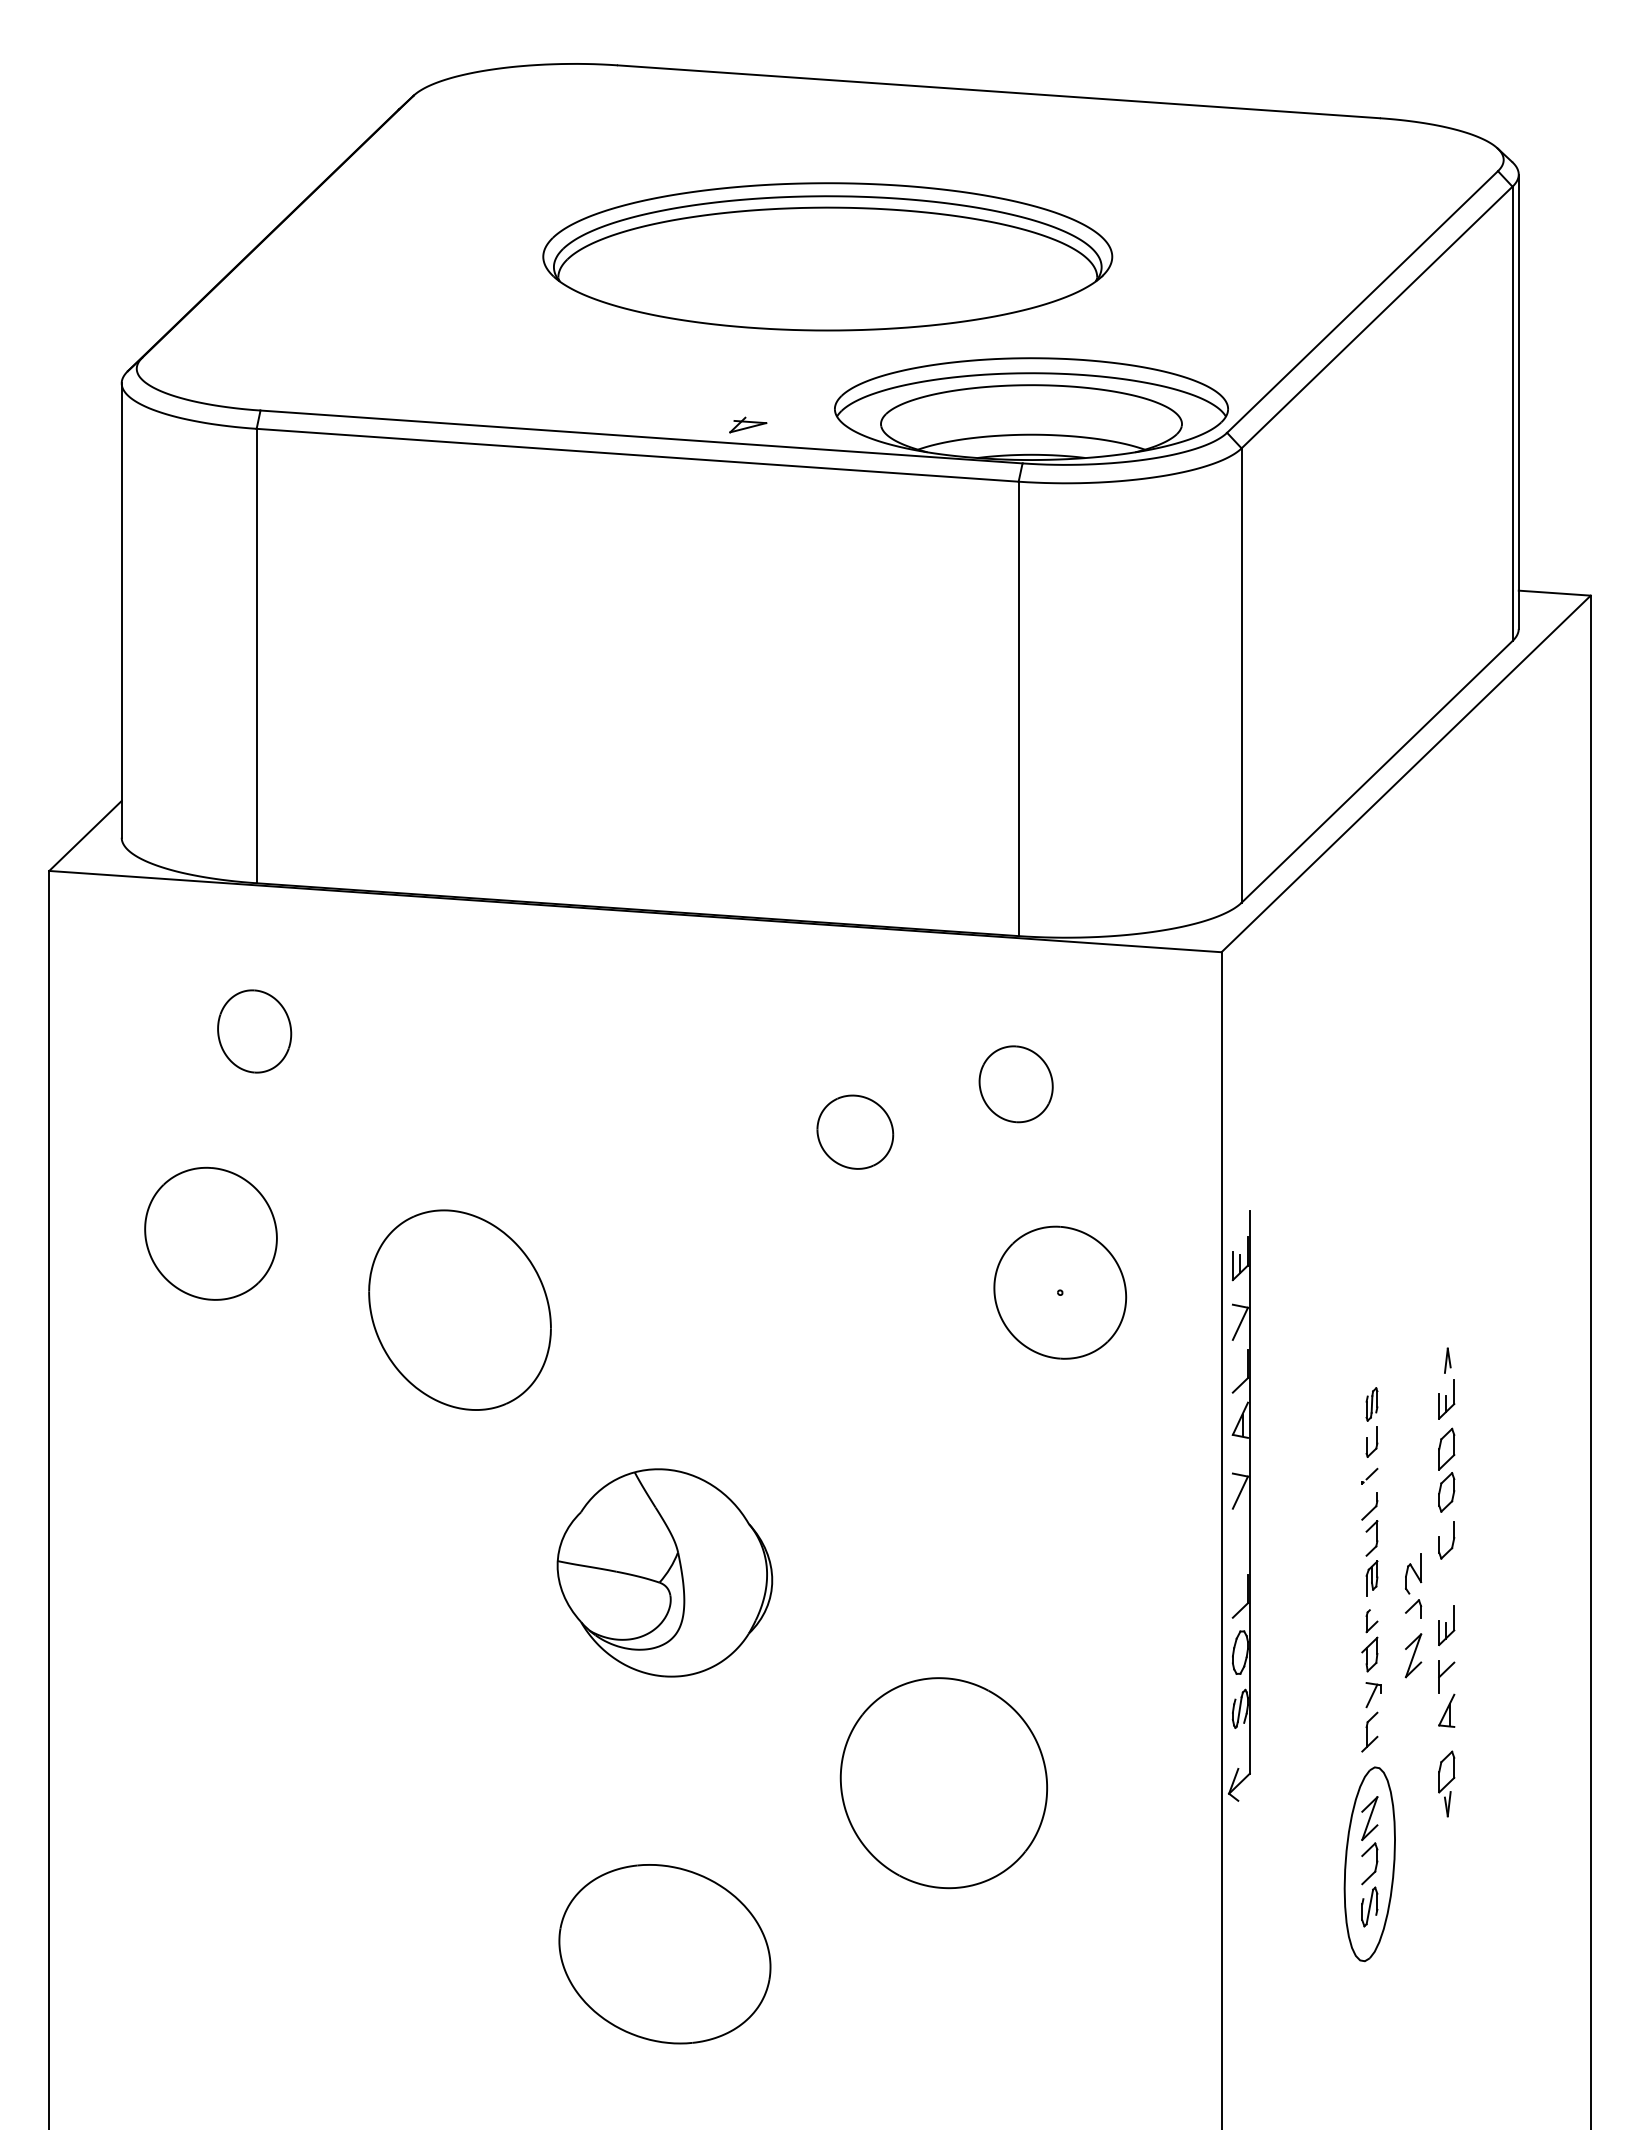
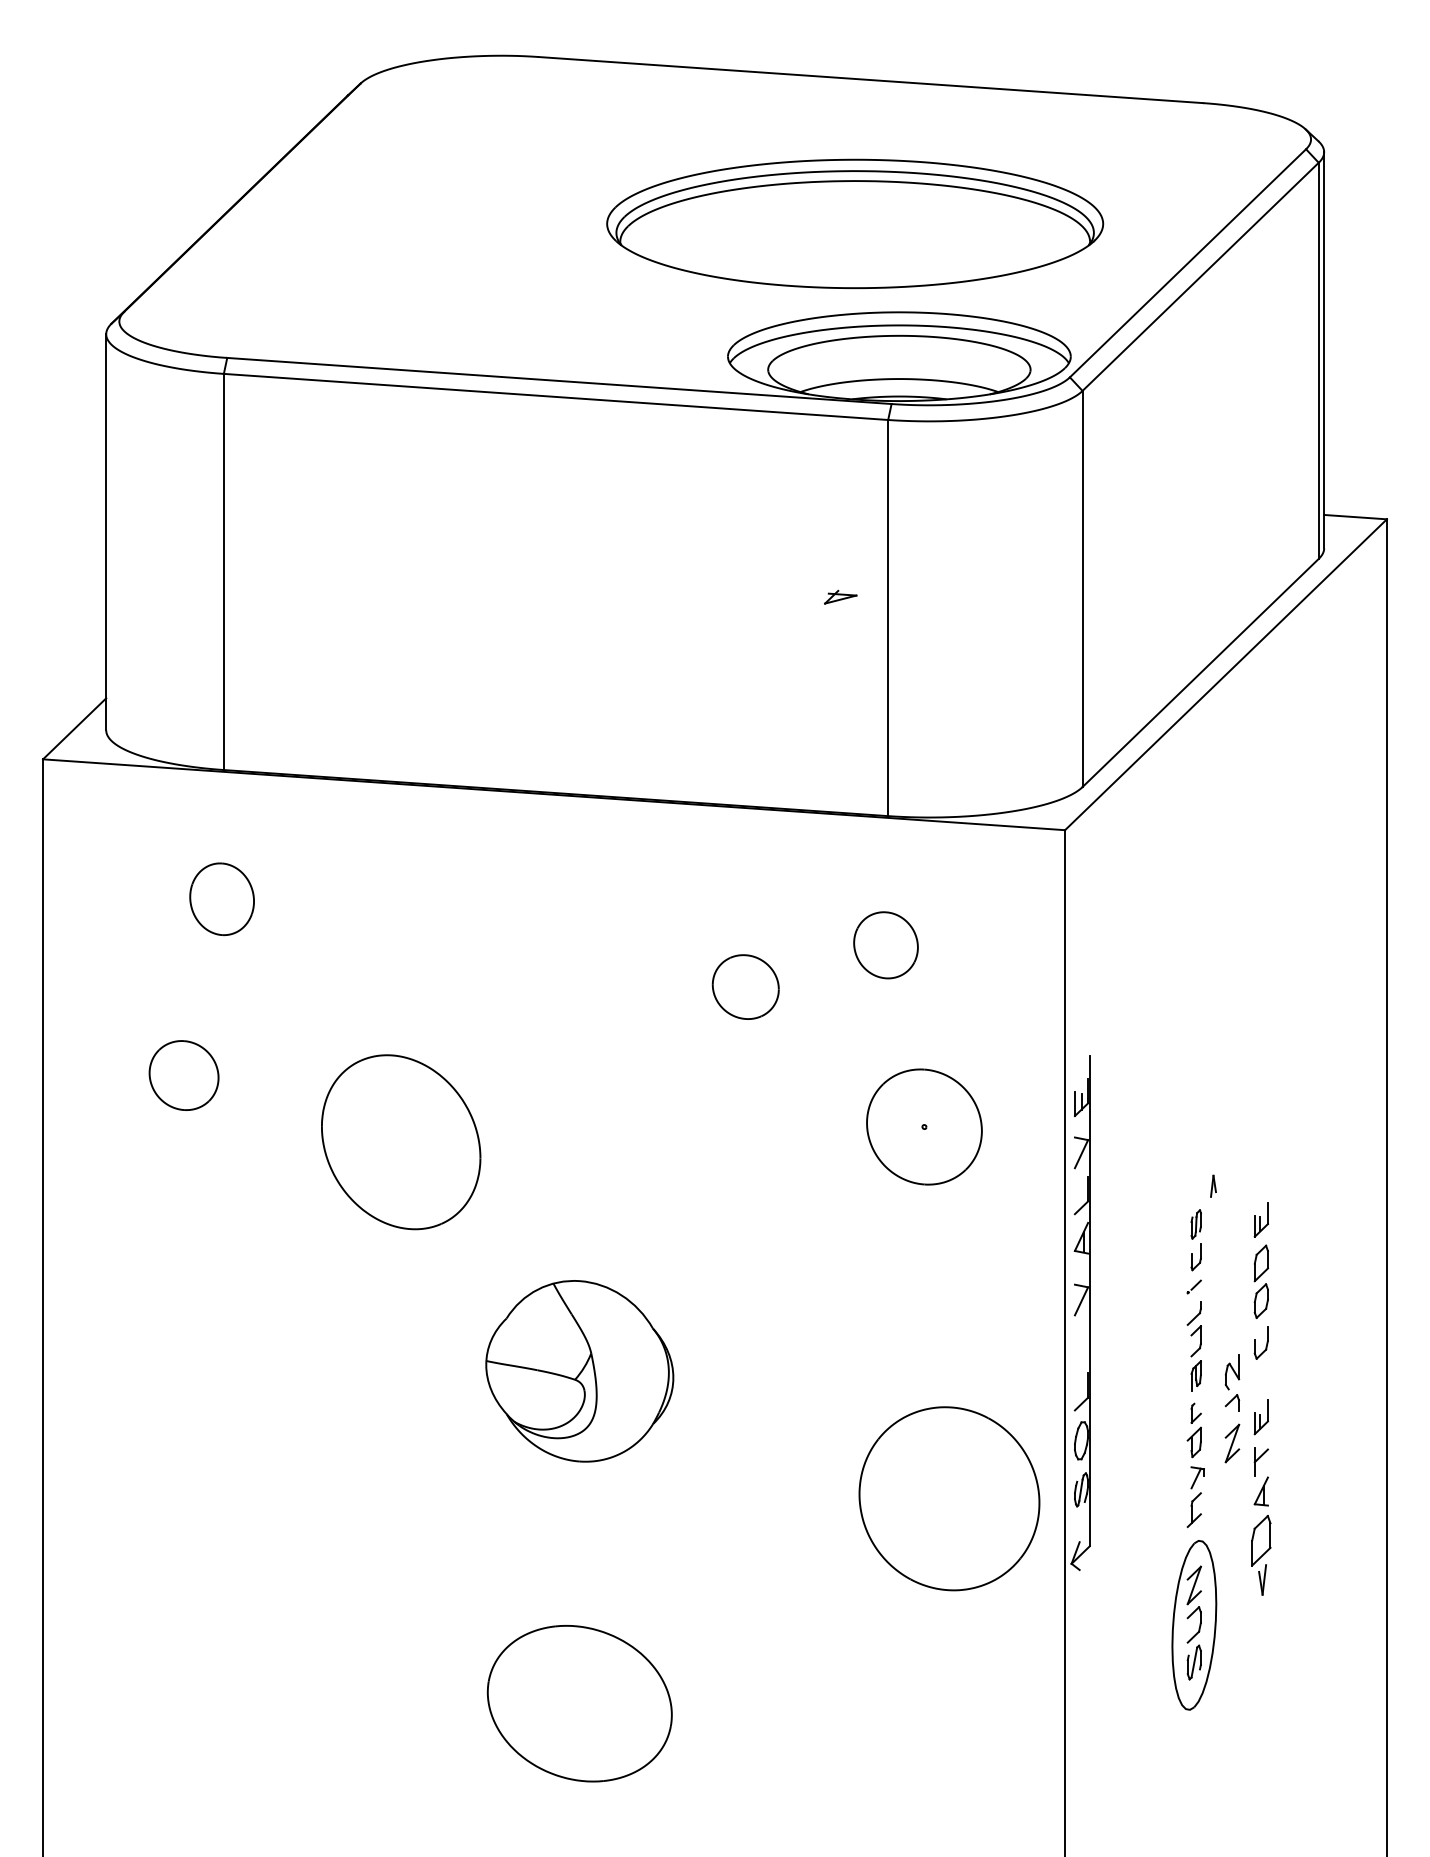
part: (827, 256) -> (854, 223), moved
part: (748, 424) -> (840, 596), moved
part: (210, 1233) -> (183, 1075), size x0.6
part: (1447, 1360) -> (1213, 1186), moved
part: (943, 1783) -> (949, 1499), moved
part: (1446, 1783) -> (1261, 1554), size x1.4

